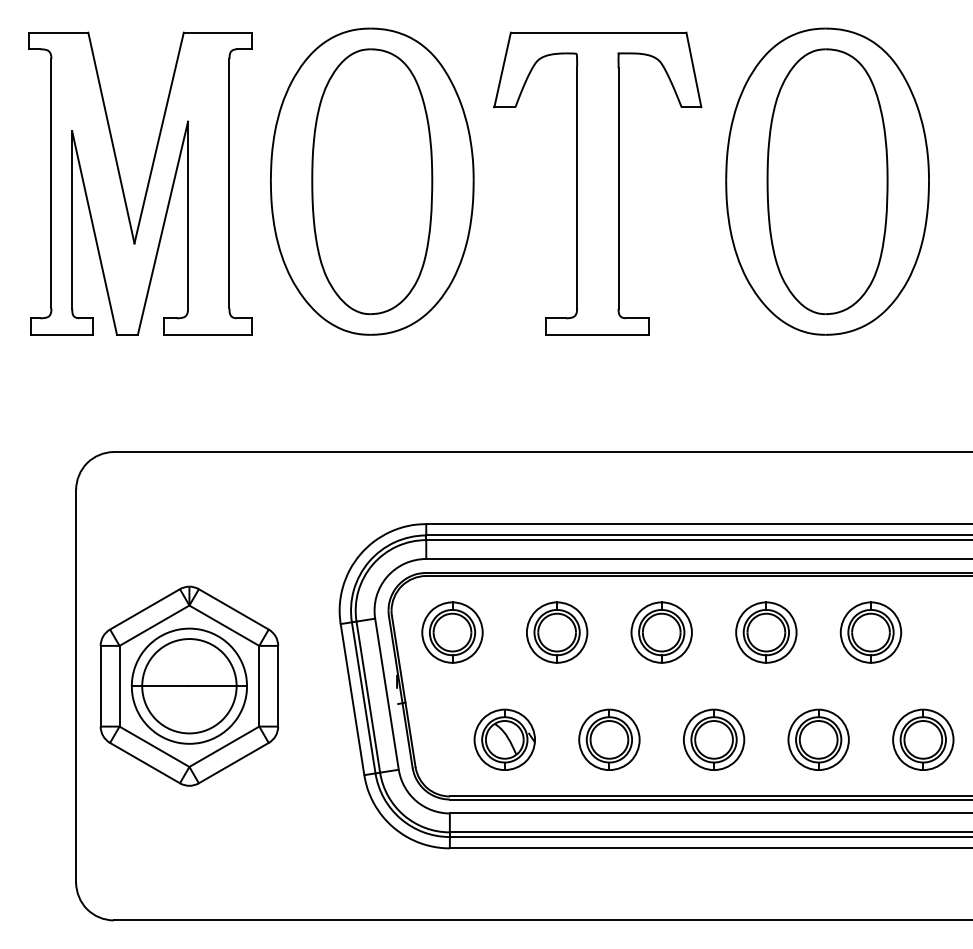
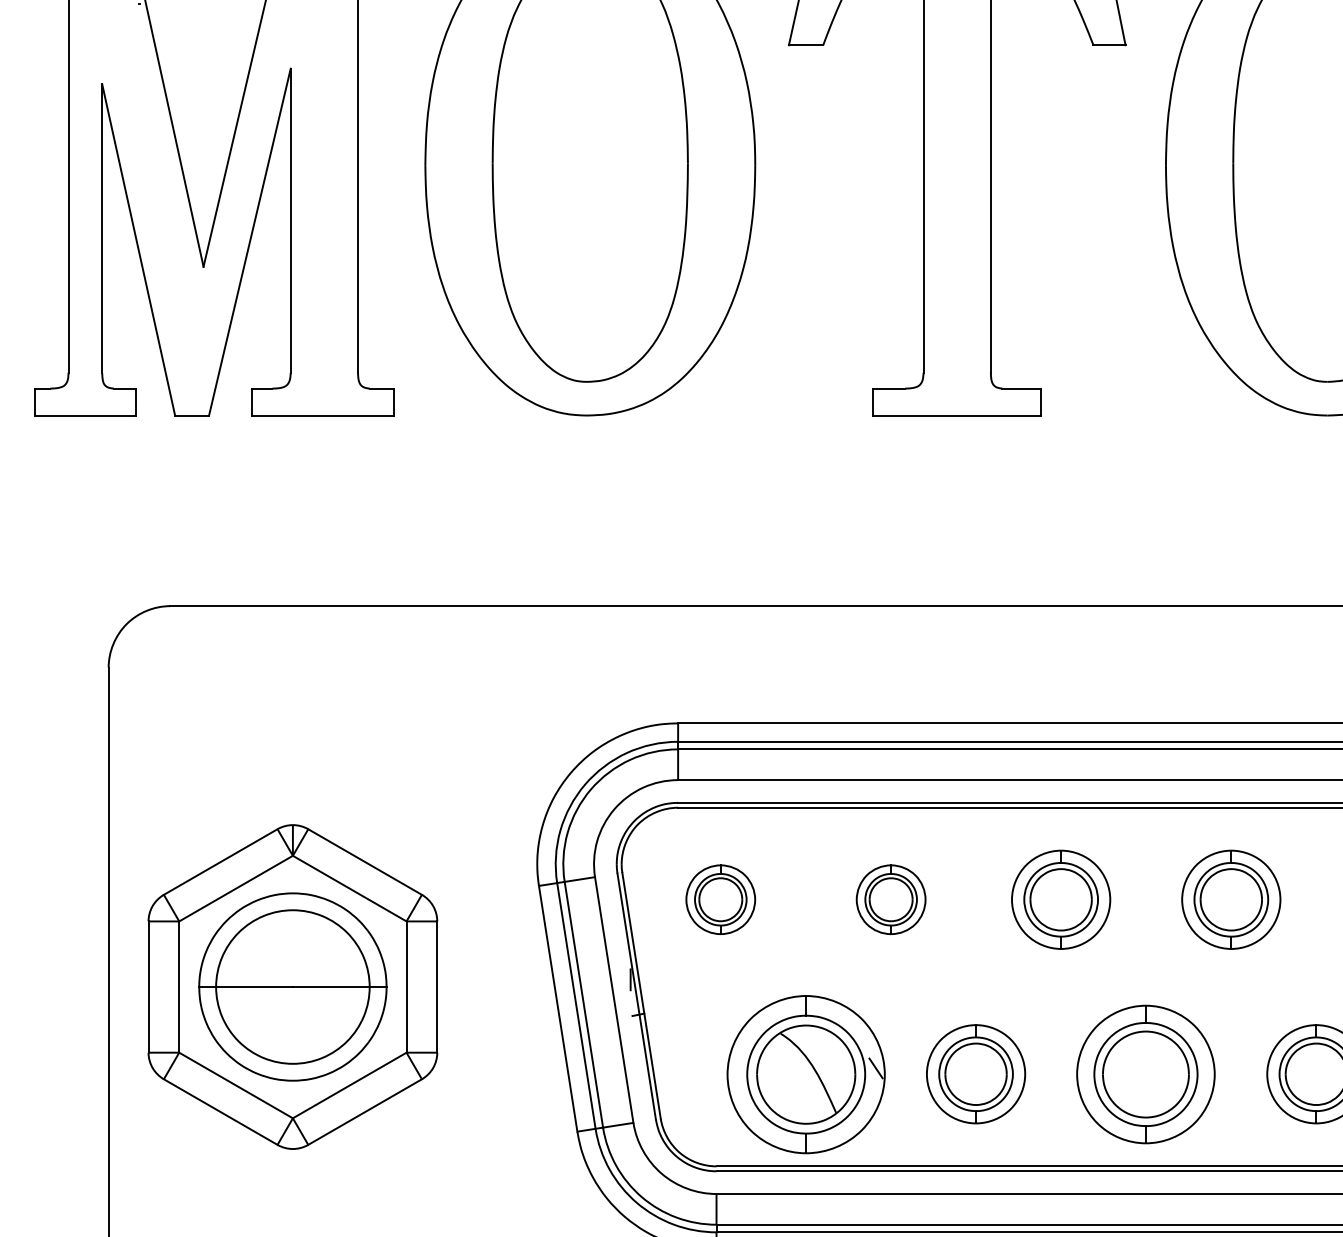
part: (452, 632) -> (720, 899), size x0.7
part: (557, 632) -> (891, 899), size x0.7
part: (504, 739) -> (805, 1073), size x1.6
part: (714, 739) -> (1146, 1073), size x1.4

